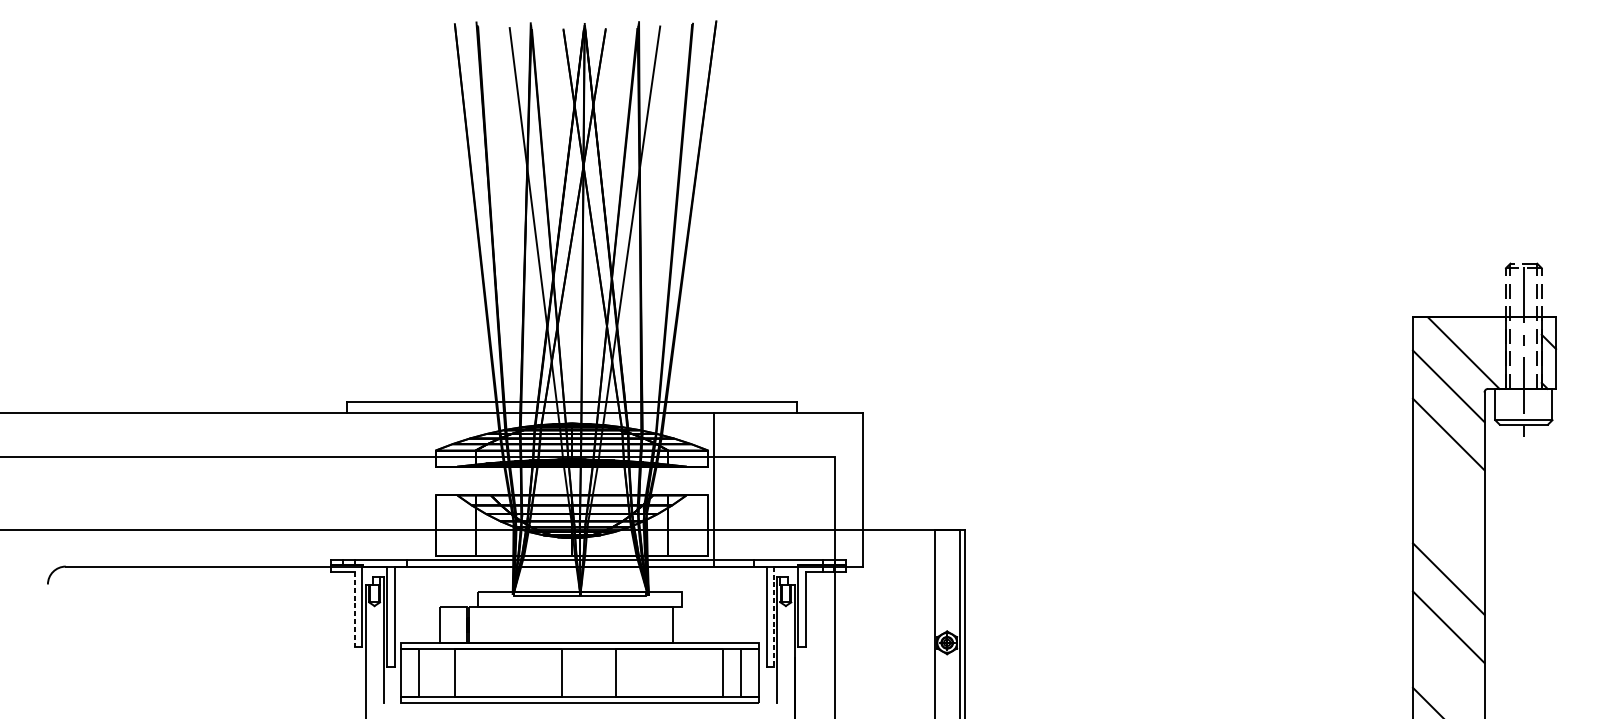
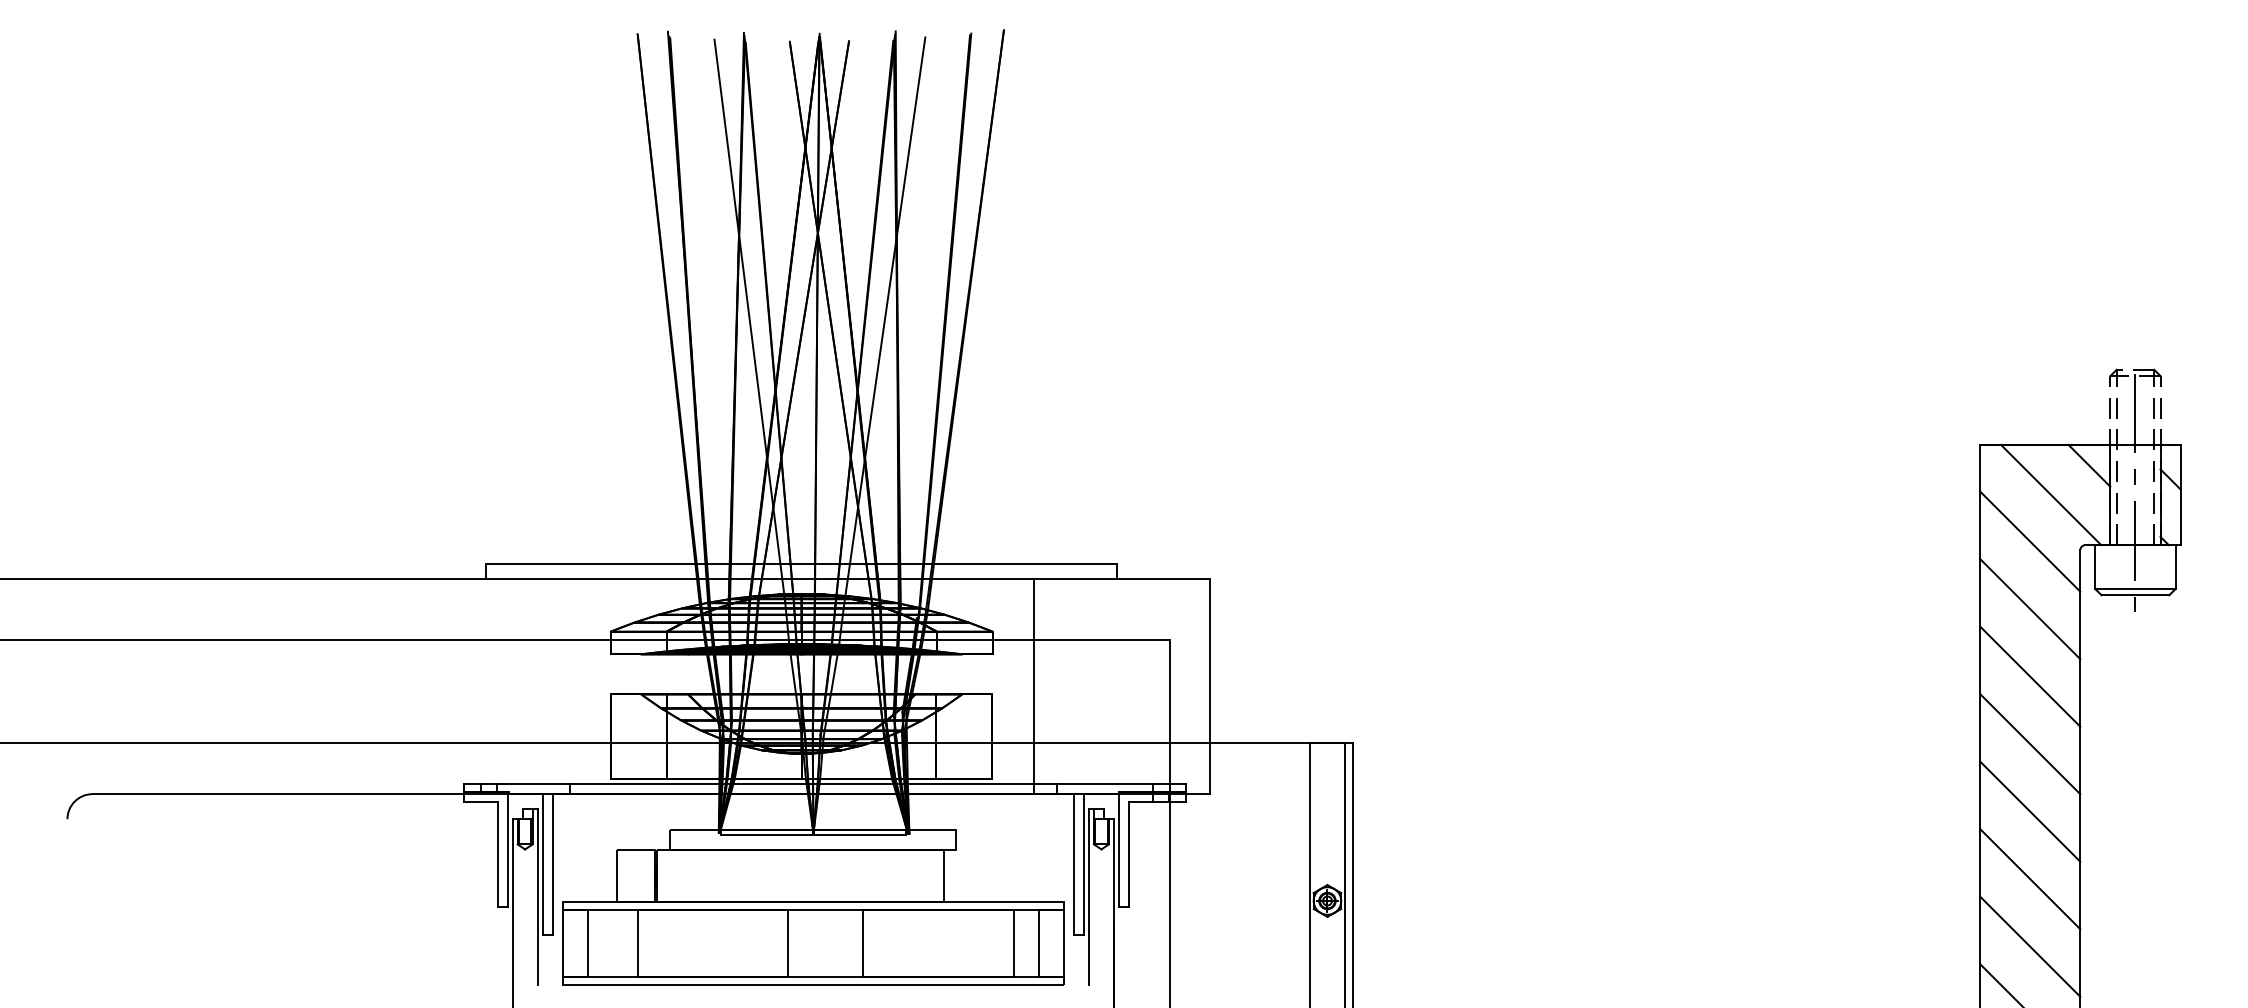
line: (1491, 332) -> (2089, 465), added
line: (1448, 482) -> (2030, 676), added
line: (714, 489) -> (1034, 686), moved
line: (1448, 530) -> (2030, 743), added
line: (354, 609) -> (497, 854), dashed -> solid
line: (773, 616) -> (1084, 864), dashed -> solid
line: (1448, 675) -> (2030, 946), added

